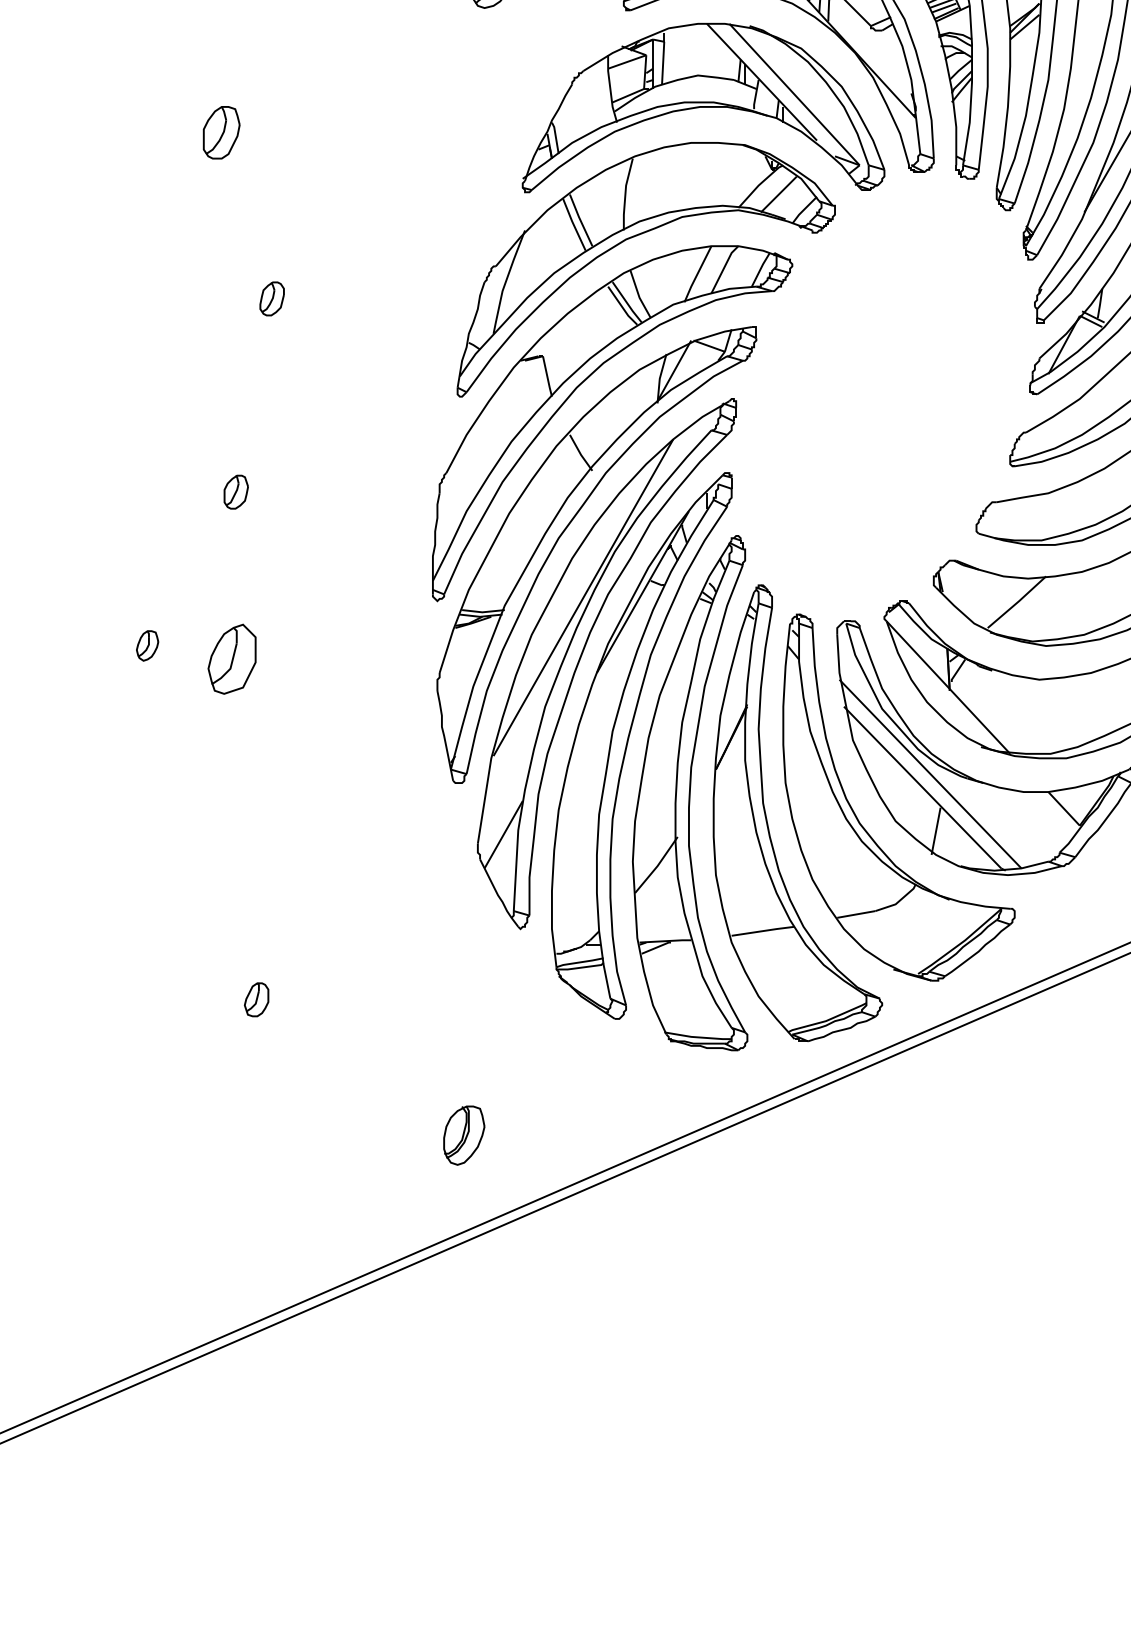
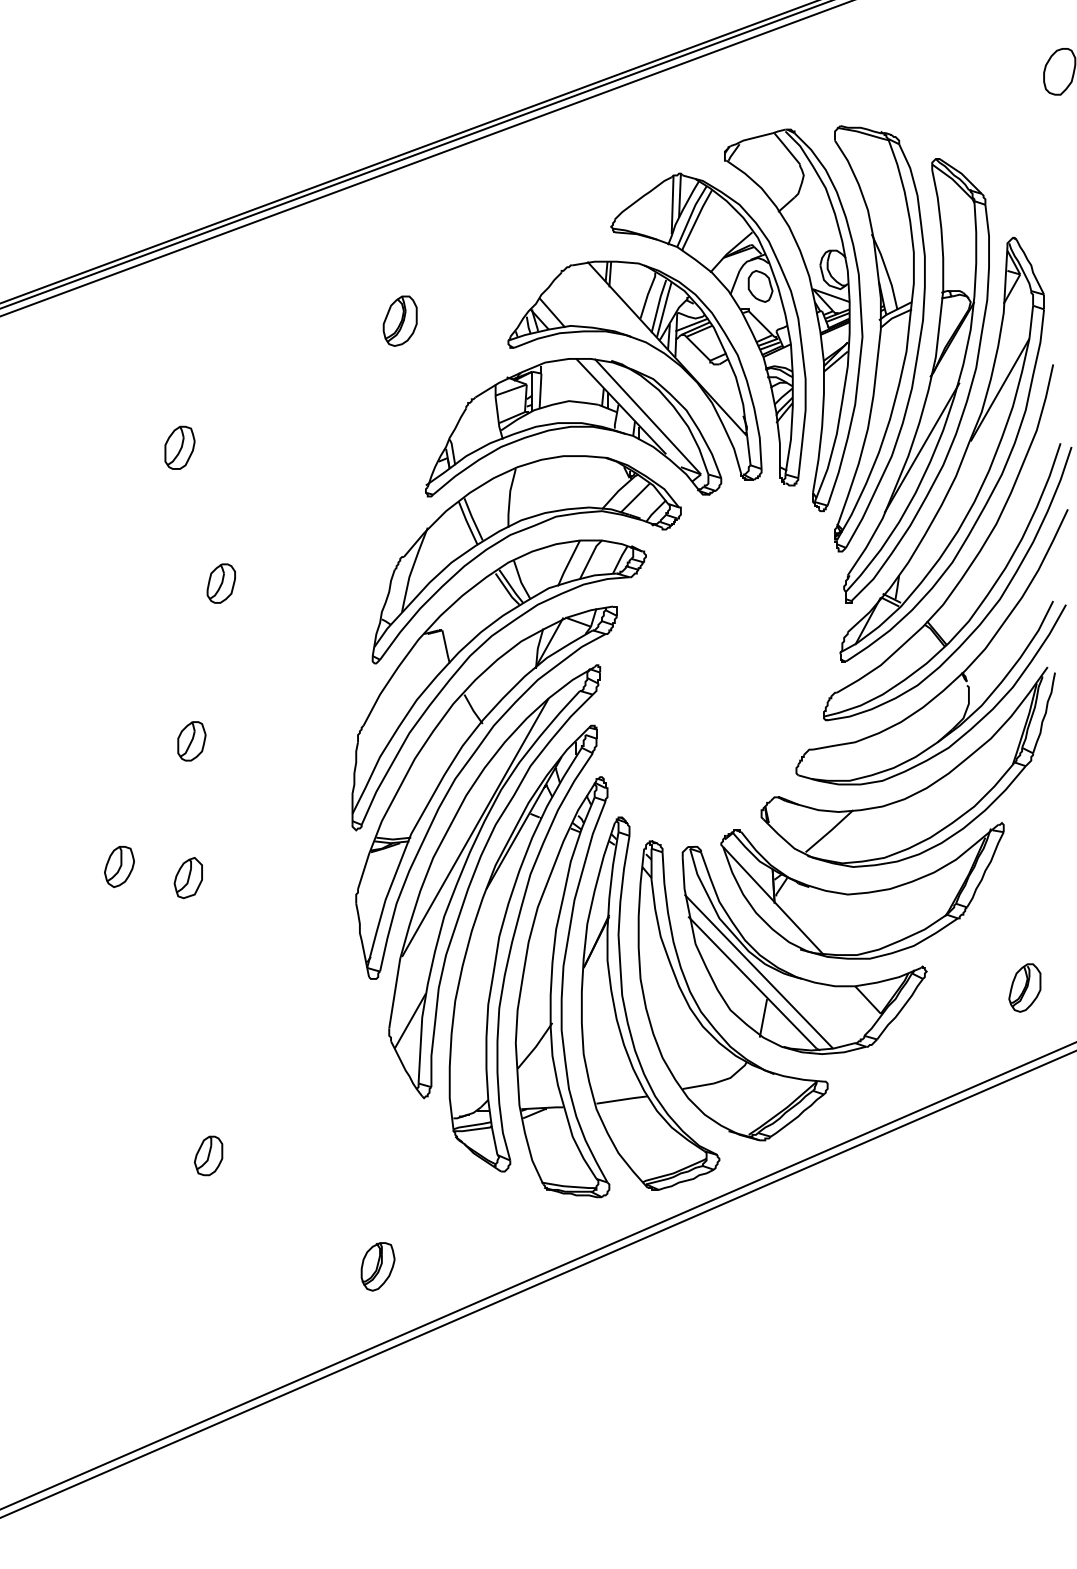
part: (271, 298) -> (220, 583), size x1.43
part: (235, 492) -> (191, 741), size x1.43
part: (147, 645) -> (119, 866), size x1.67
part: (230, 660) -> (187, 878), size x0.71
part: (256, 999) -> (208, 1155), size x1.43

